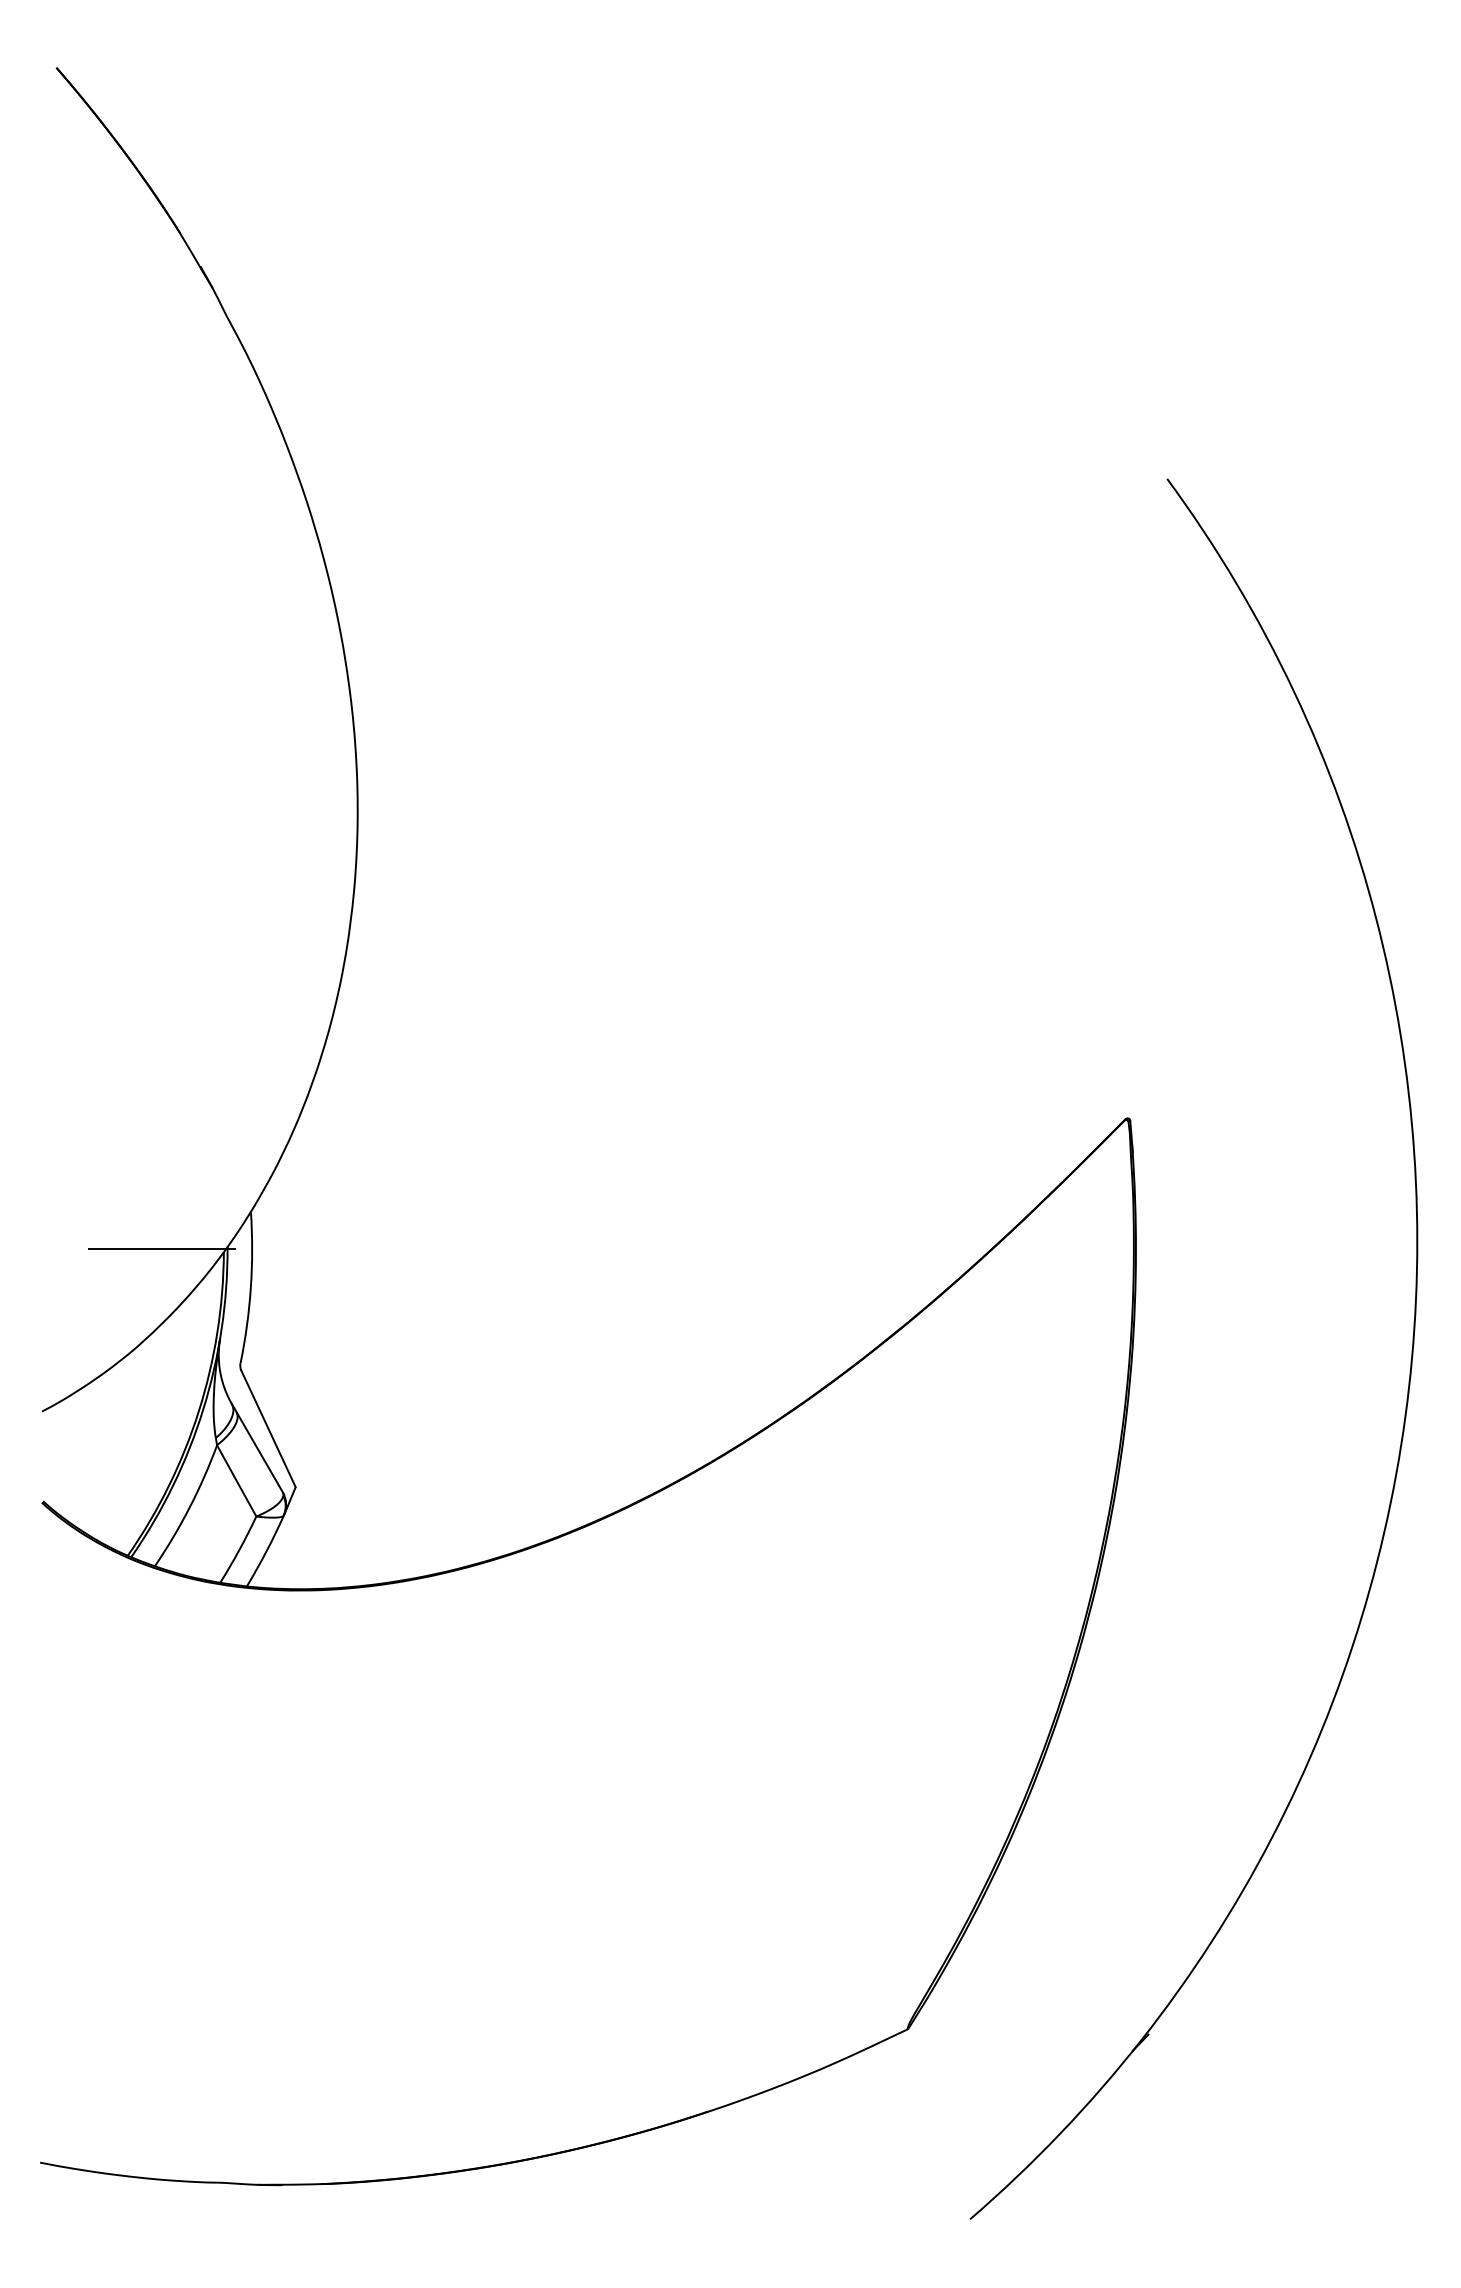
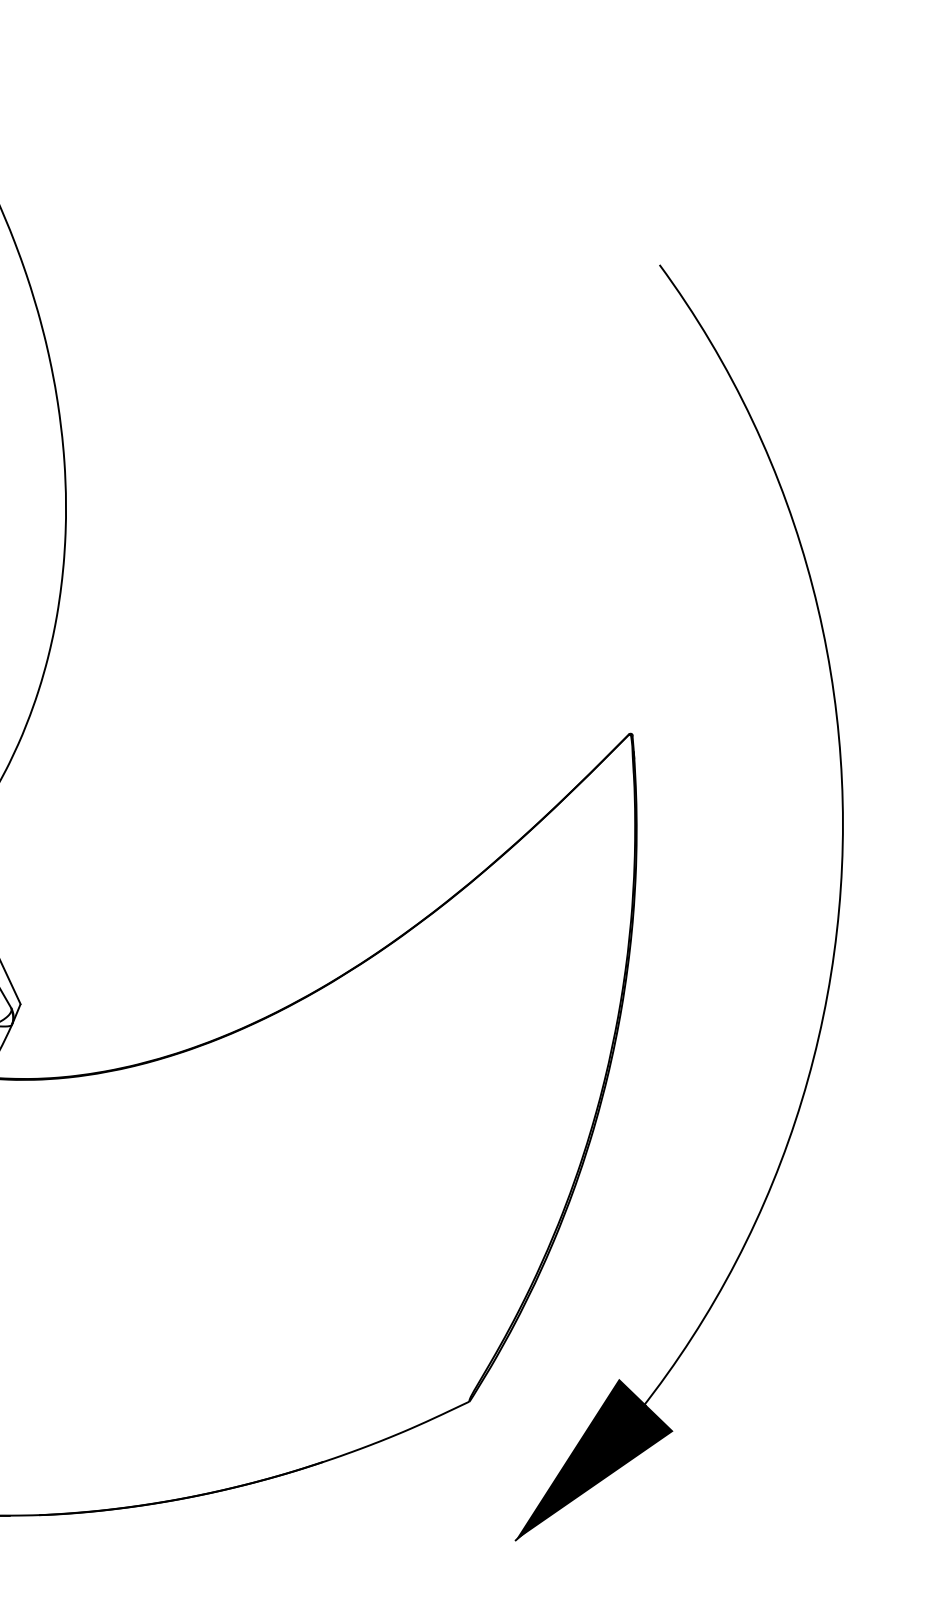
fill: (1078, 2108) -> (594, 1459), added

